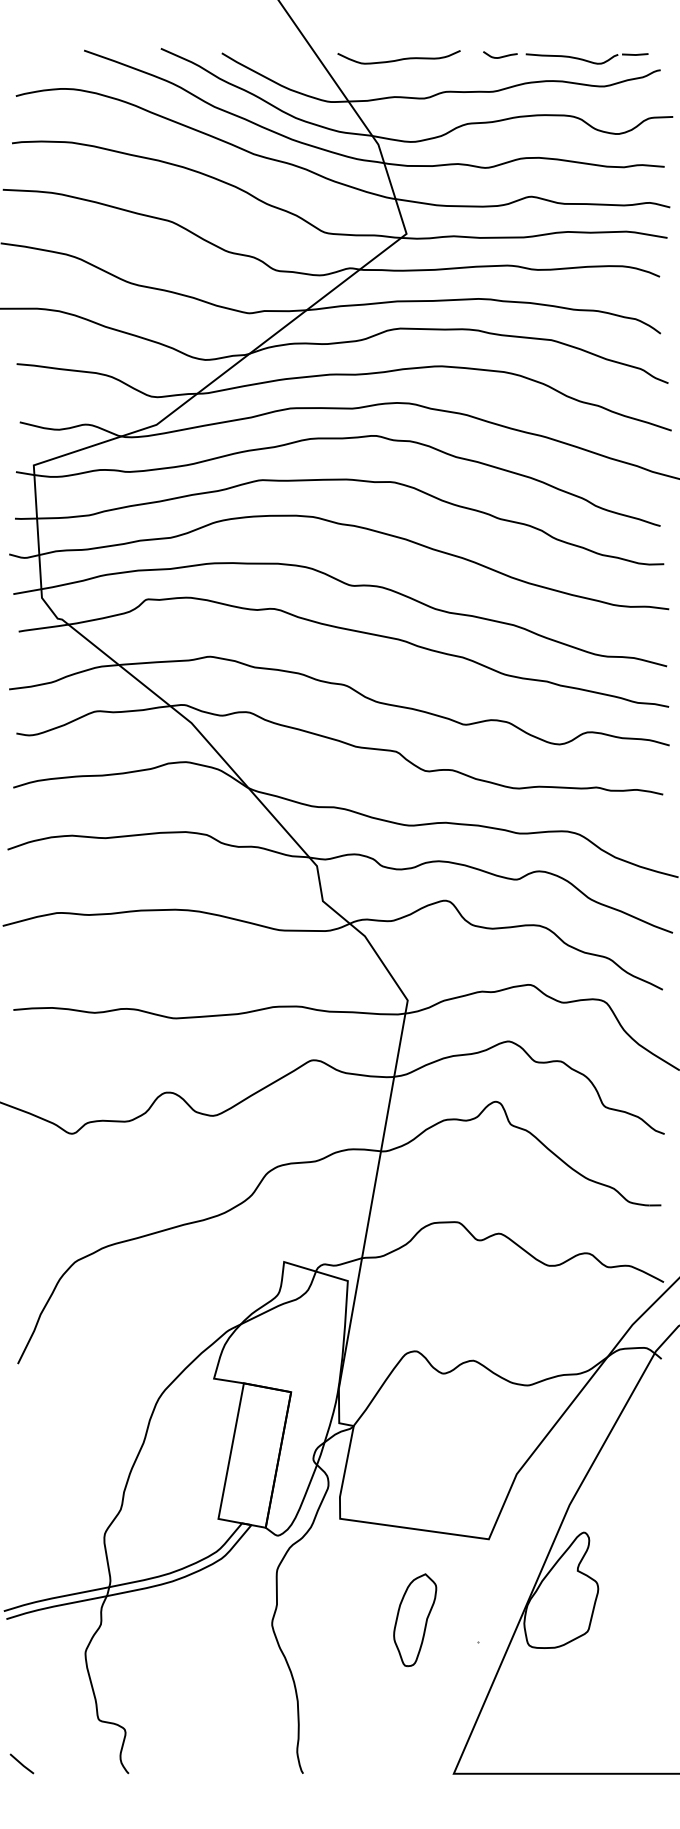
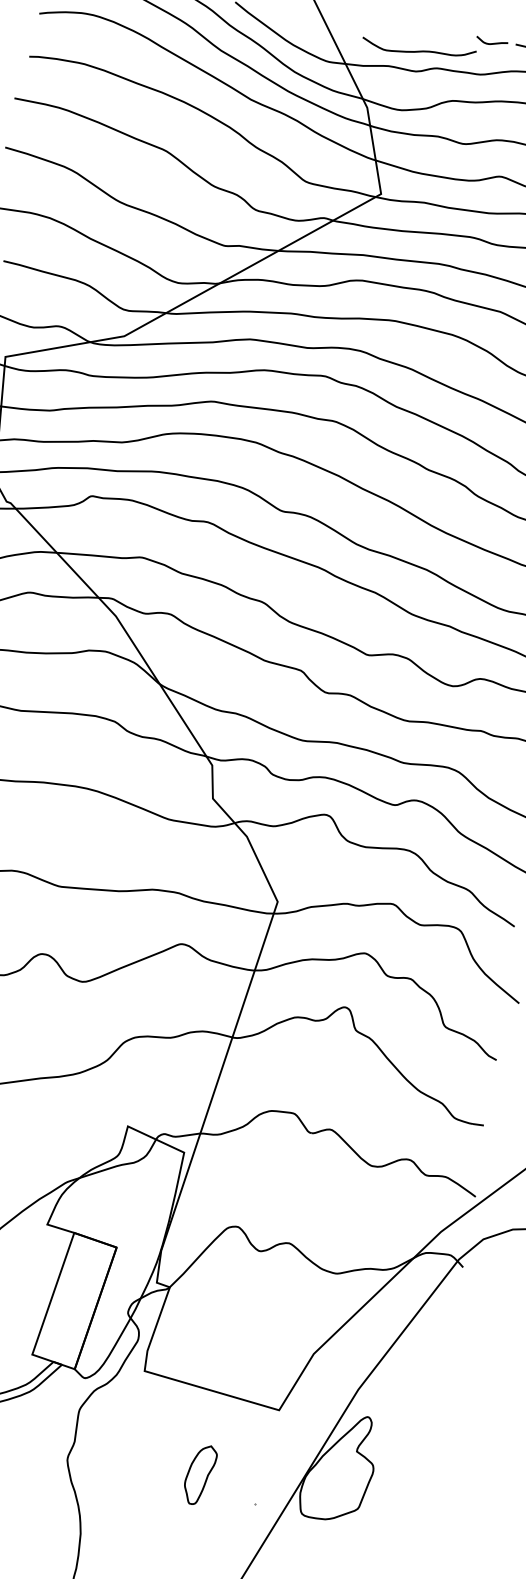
curve: (398, 59) -> (418, 51), moved
part: (415, 1620) -> (200, 1475), size x0.7

